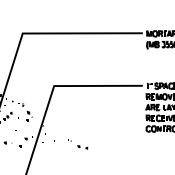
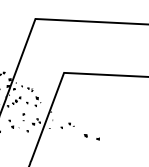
part: (78, 144) -> (85, 132), size x1.6

